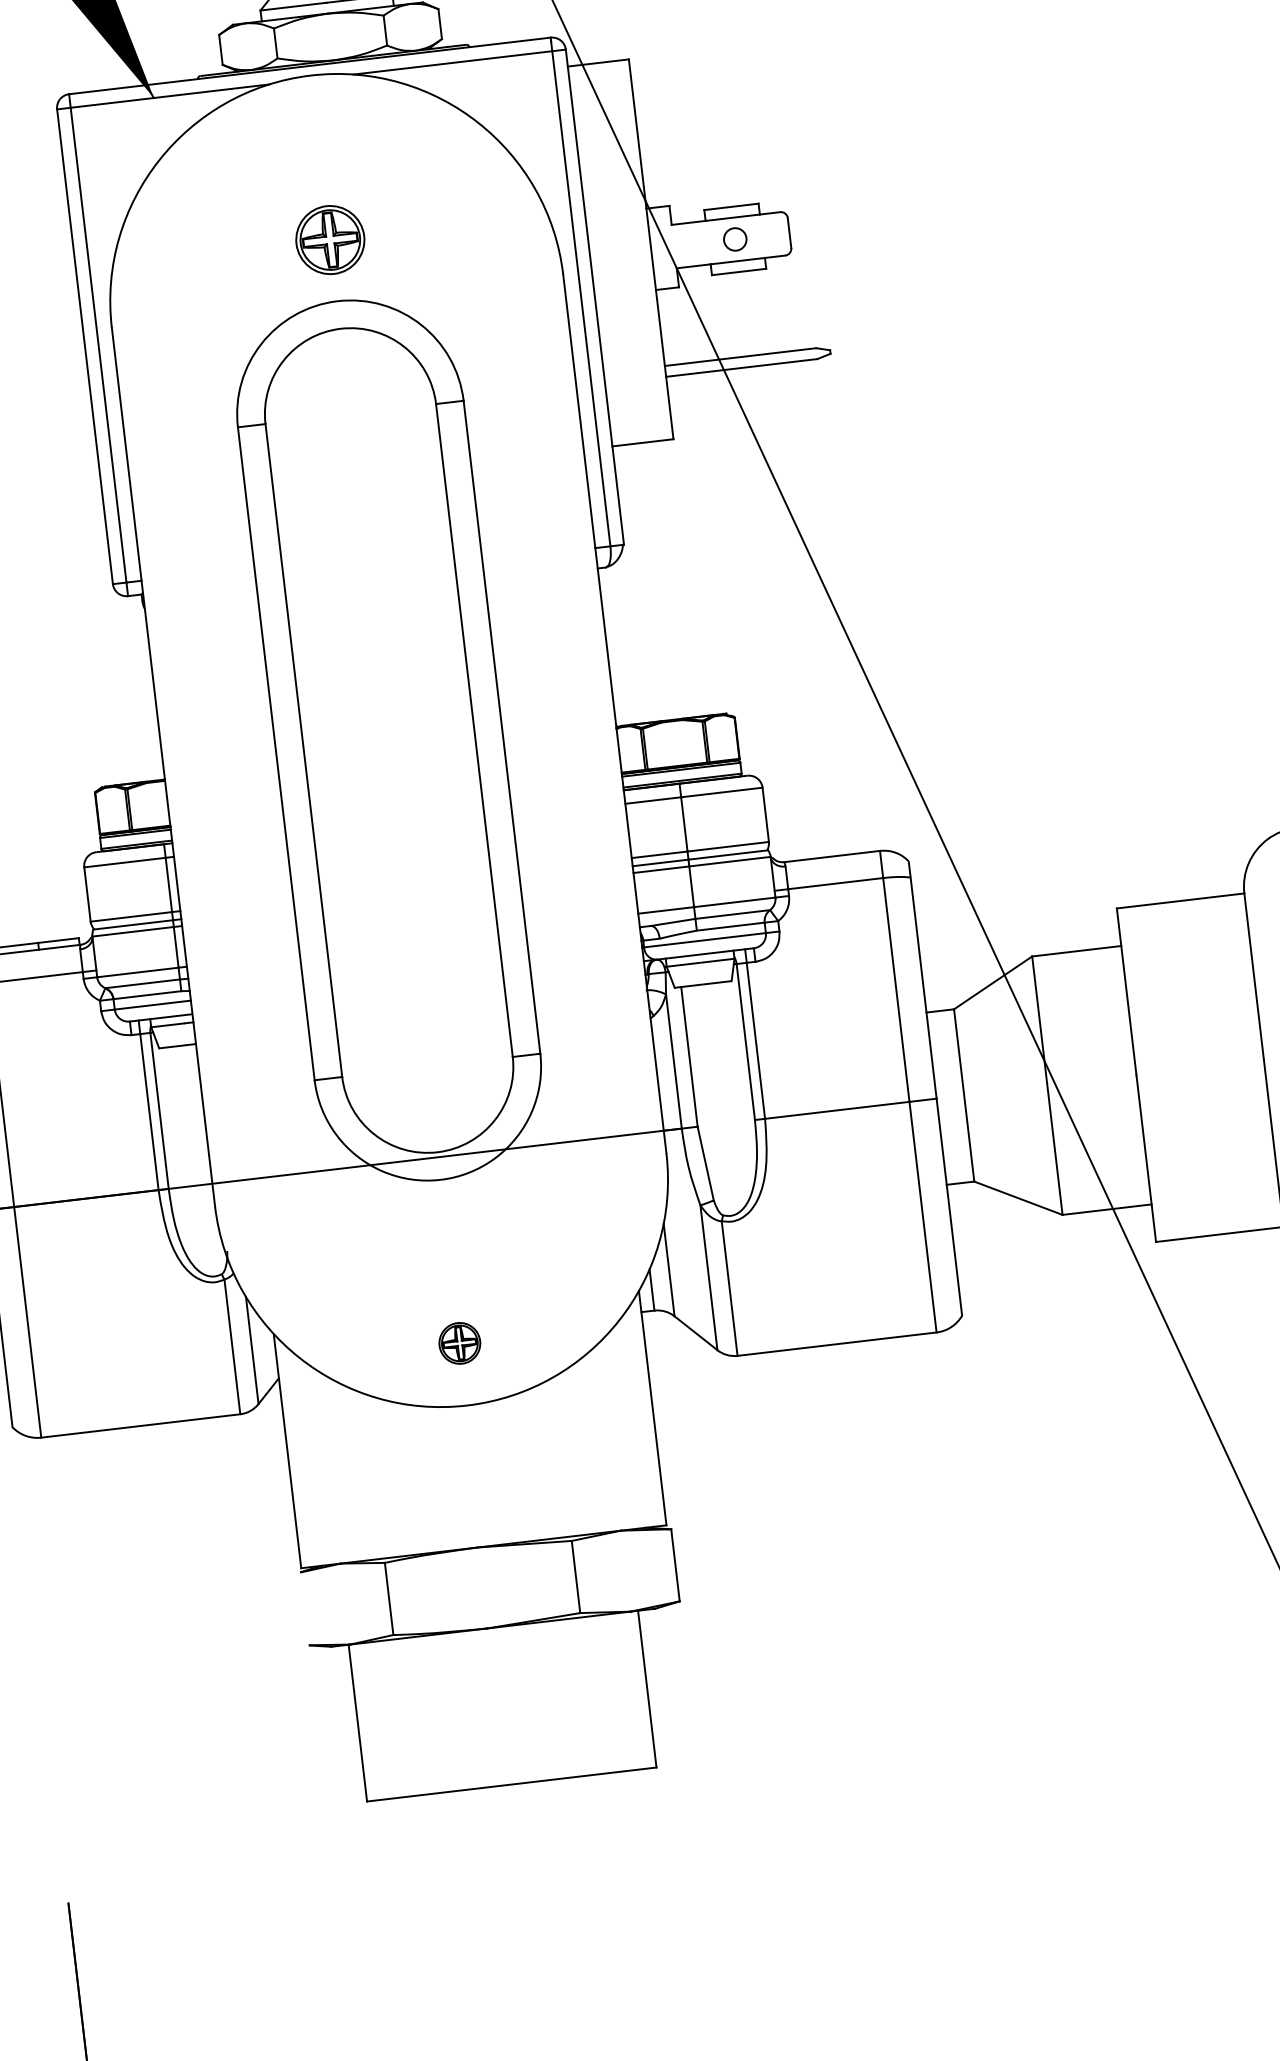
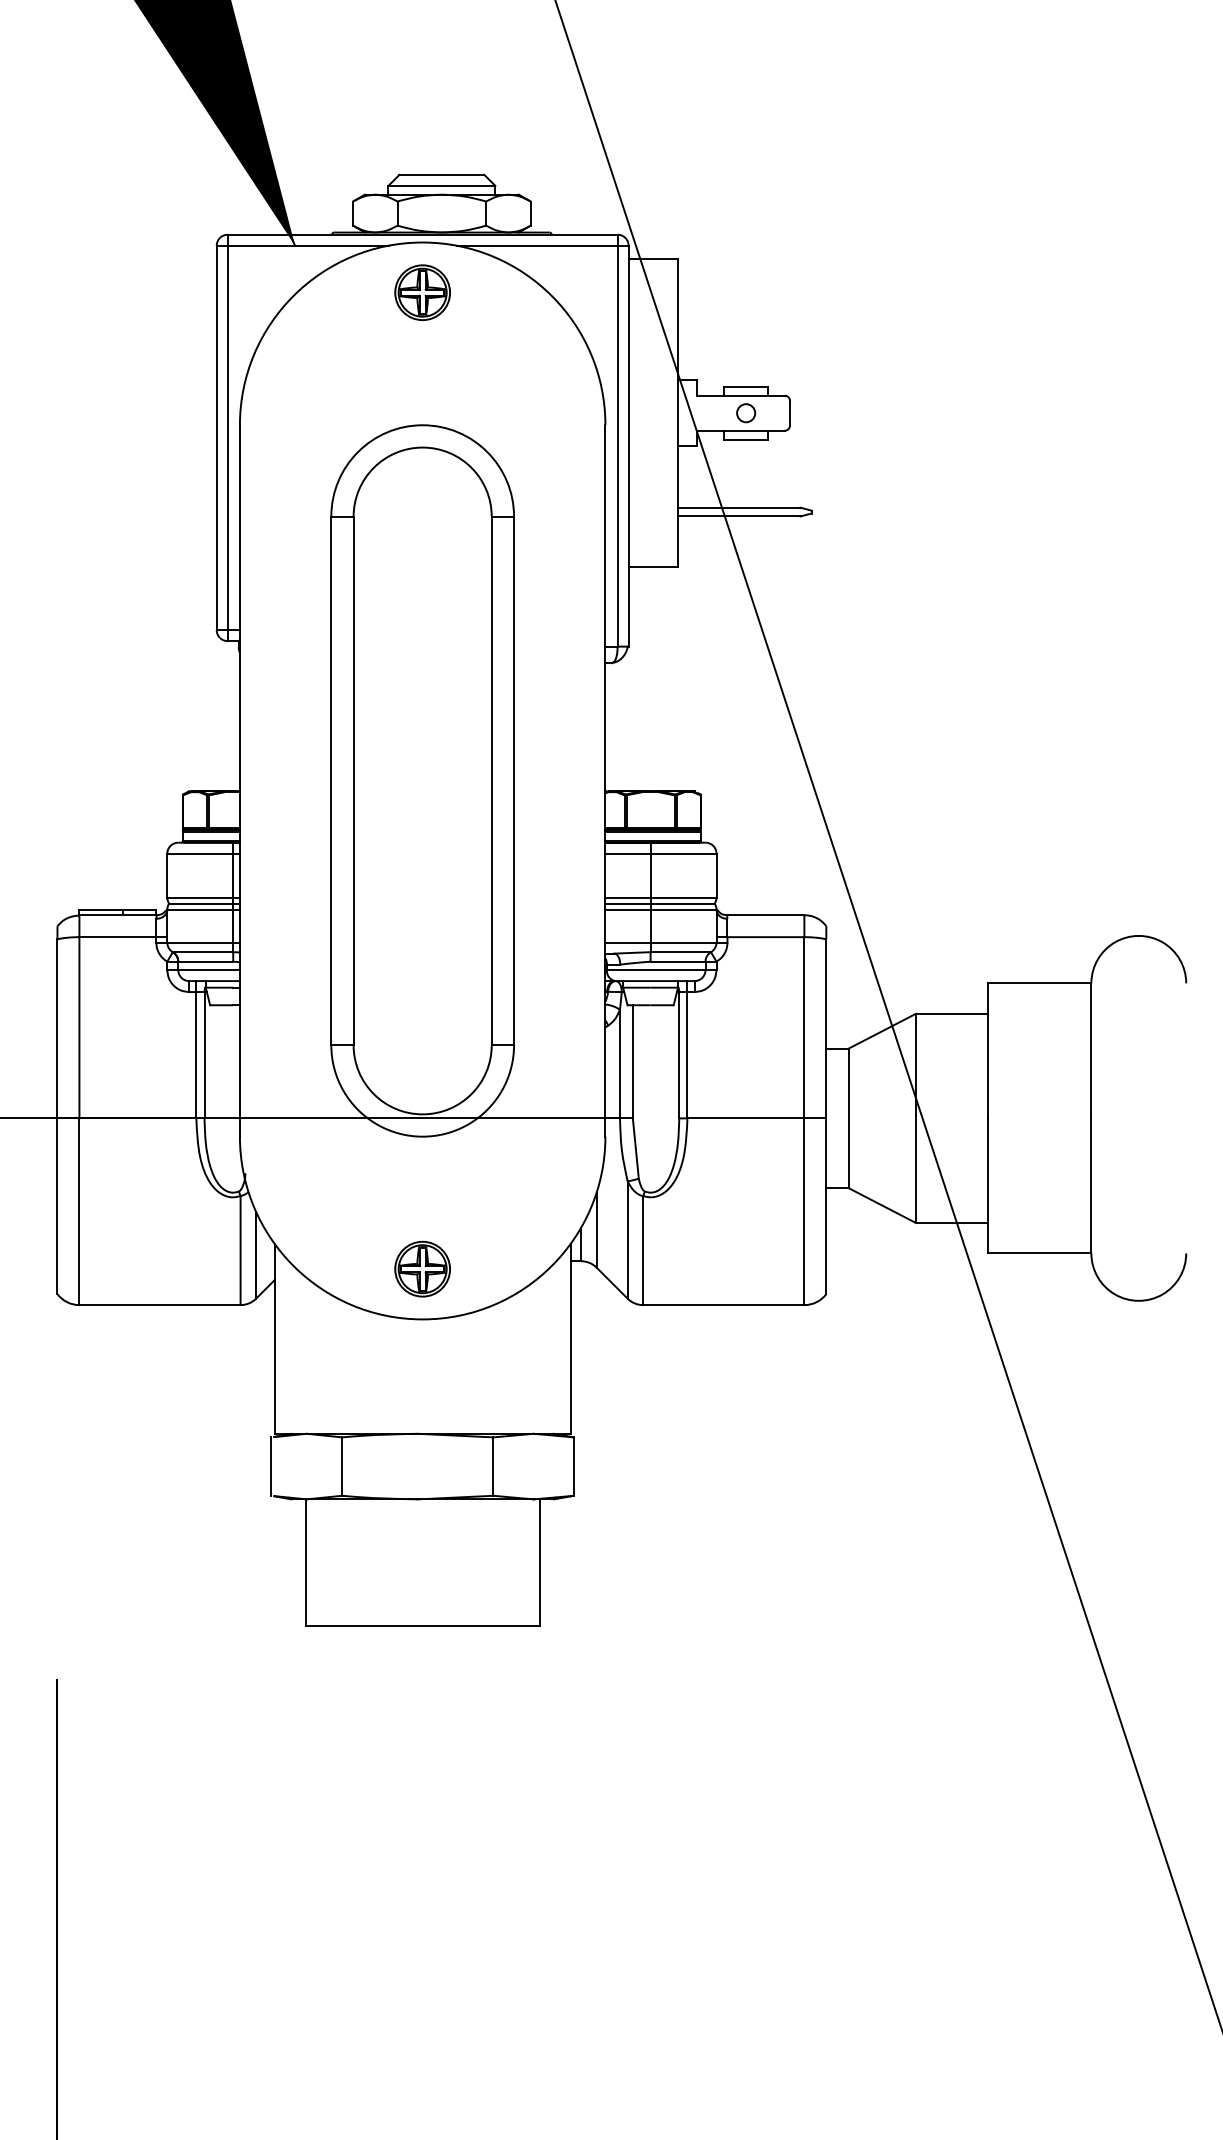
part: (330, 239) -> (422, 292), moved
part: (459, 1342) -> (422, 1268), size x1.67
line: (301, 1609) -> (271, 1466), added

